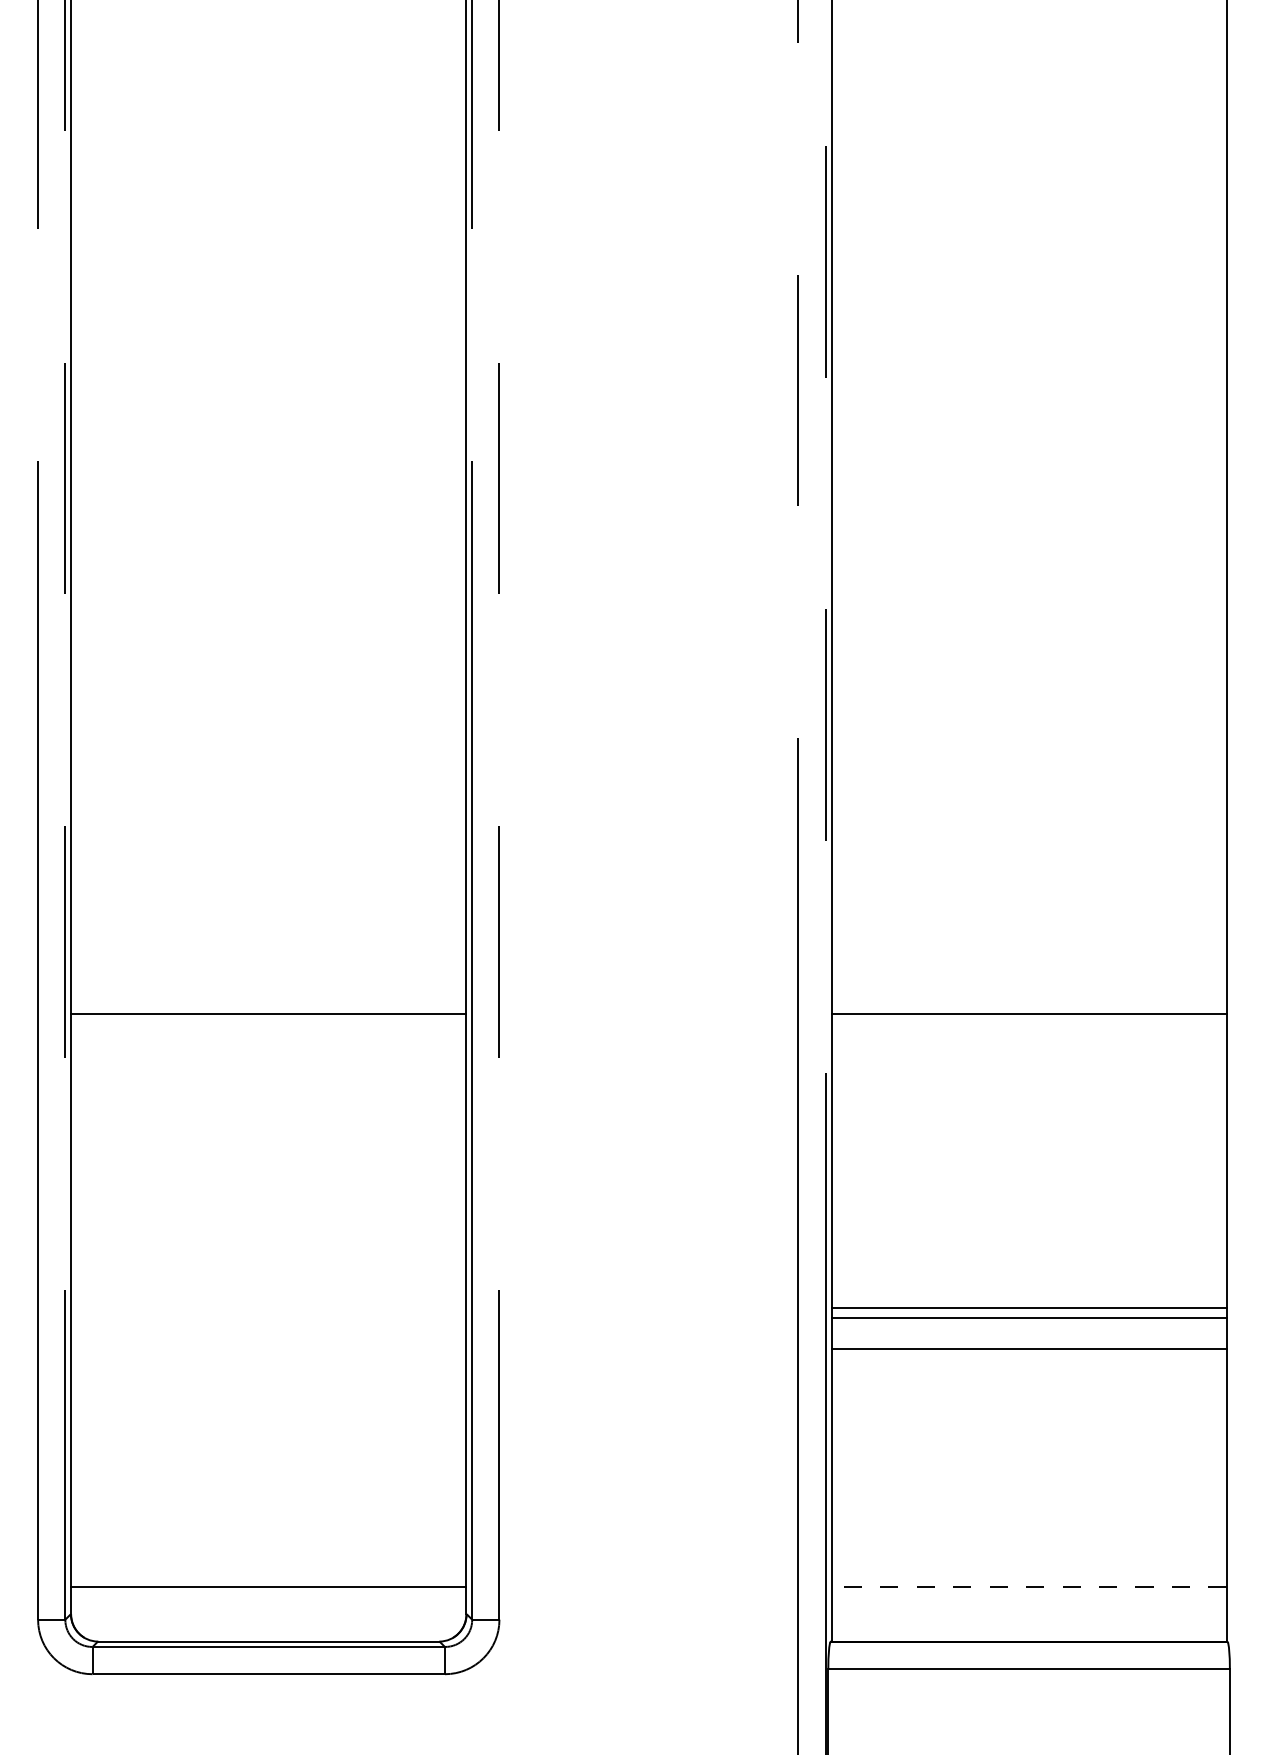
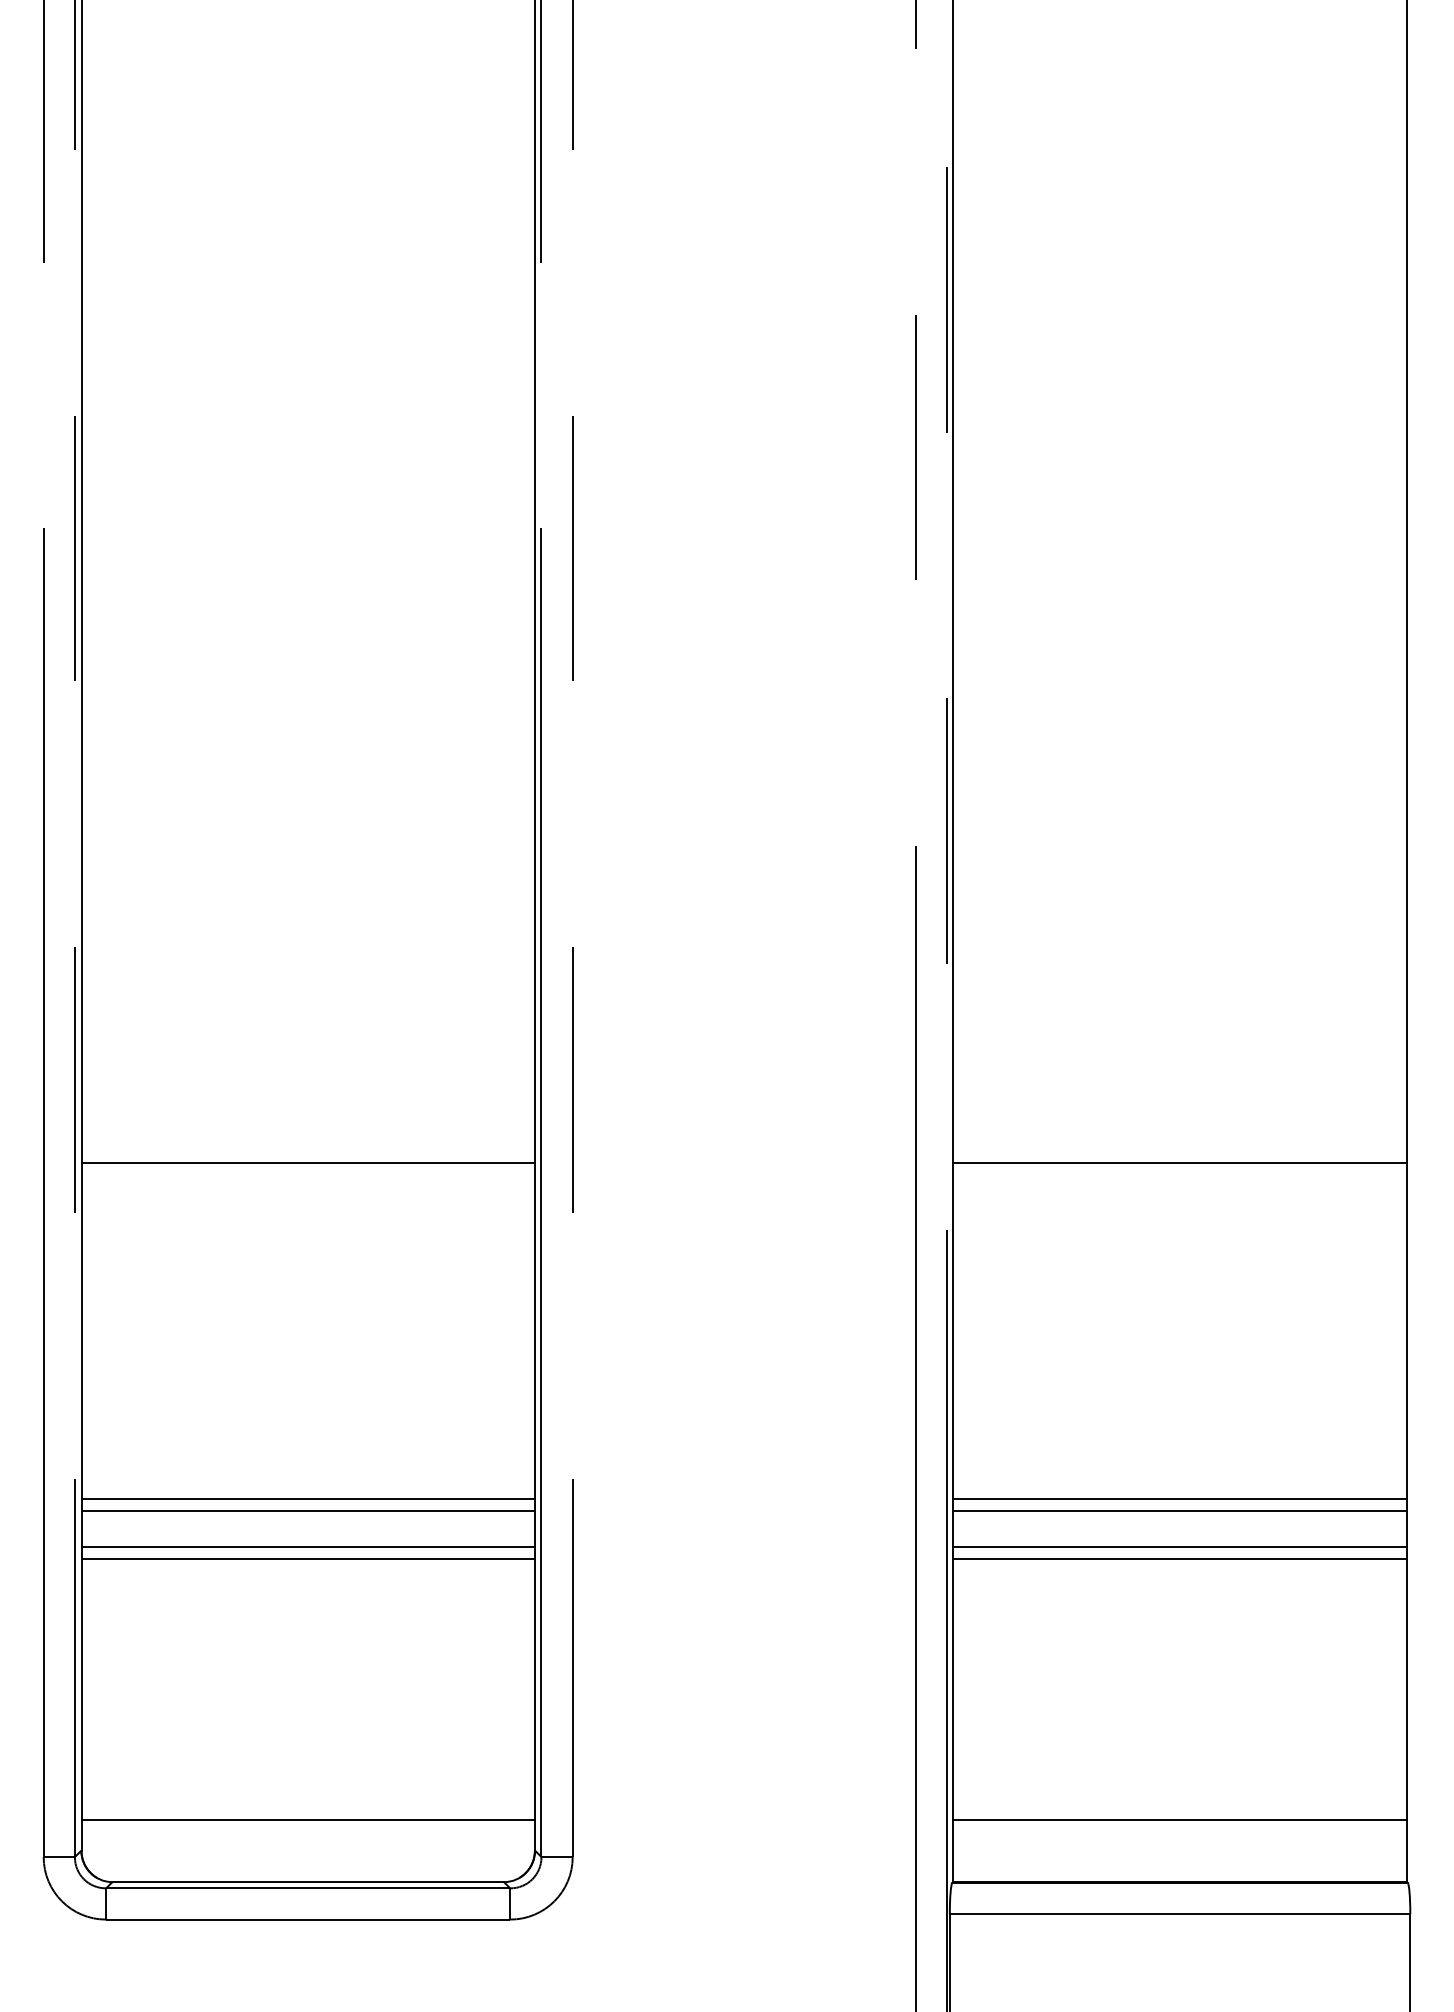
line: (268, 1307) -> (307, 1499), added
line: (268, 1318) -> (307, 1511), added
line: (268, 1348) -> (307, 1546), added
line: (268, 1359) -> (307, 1558), added
line: (1028, 1359) -> (1179, 1558), added
line: (1029, 1587) -> (1180, 1820), dashed -> solid

